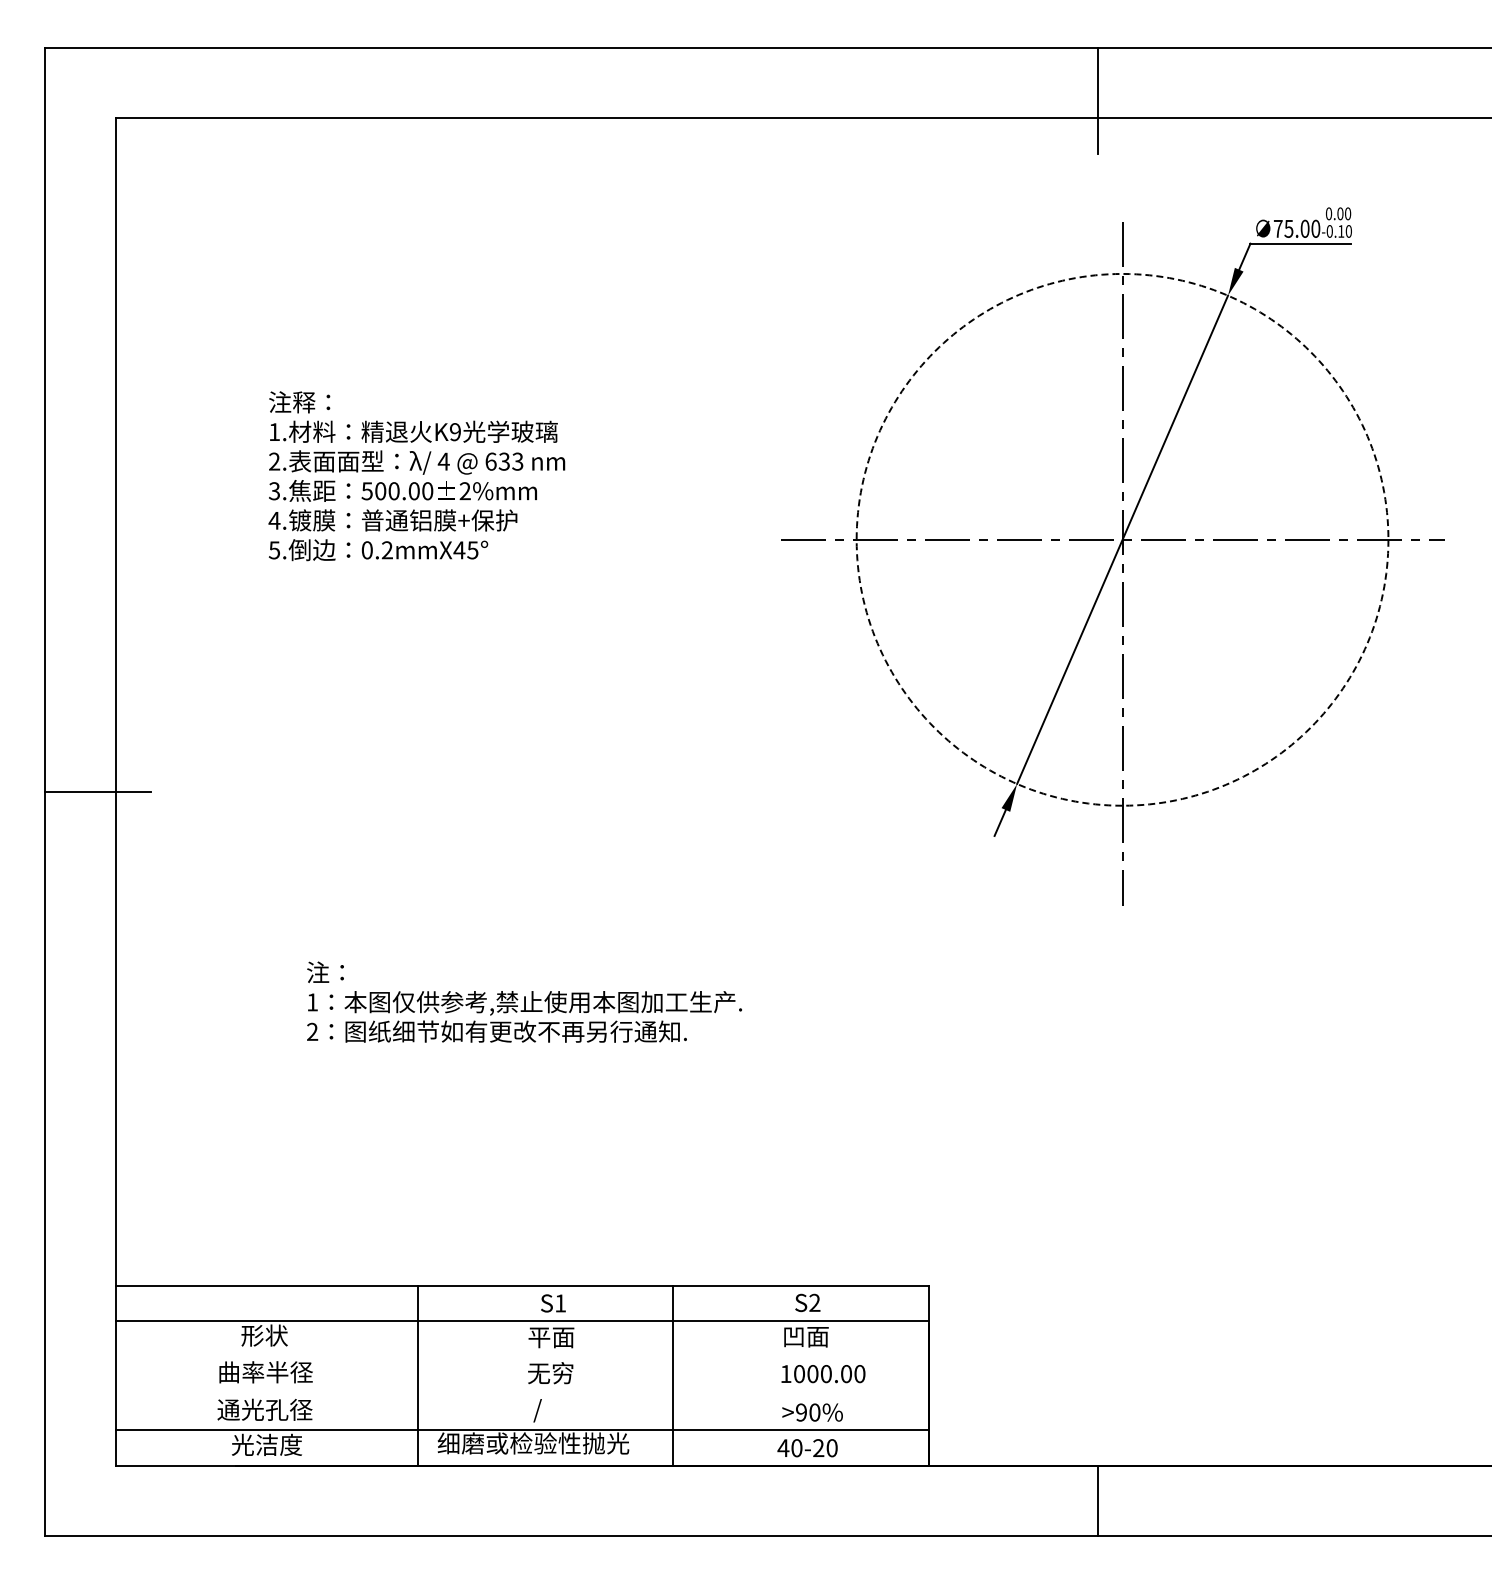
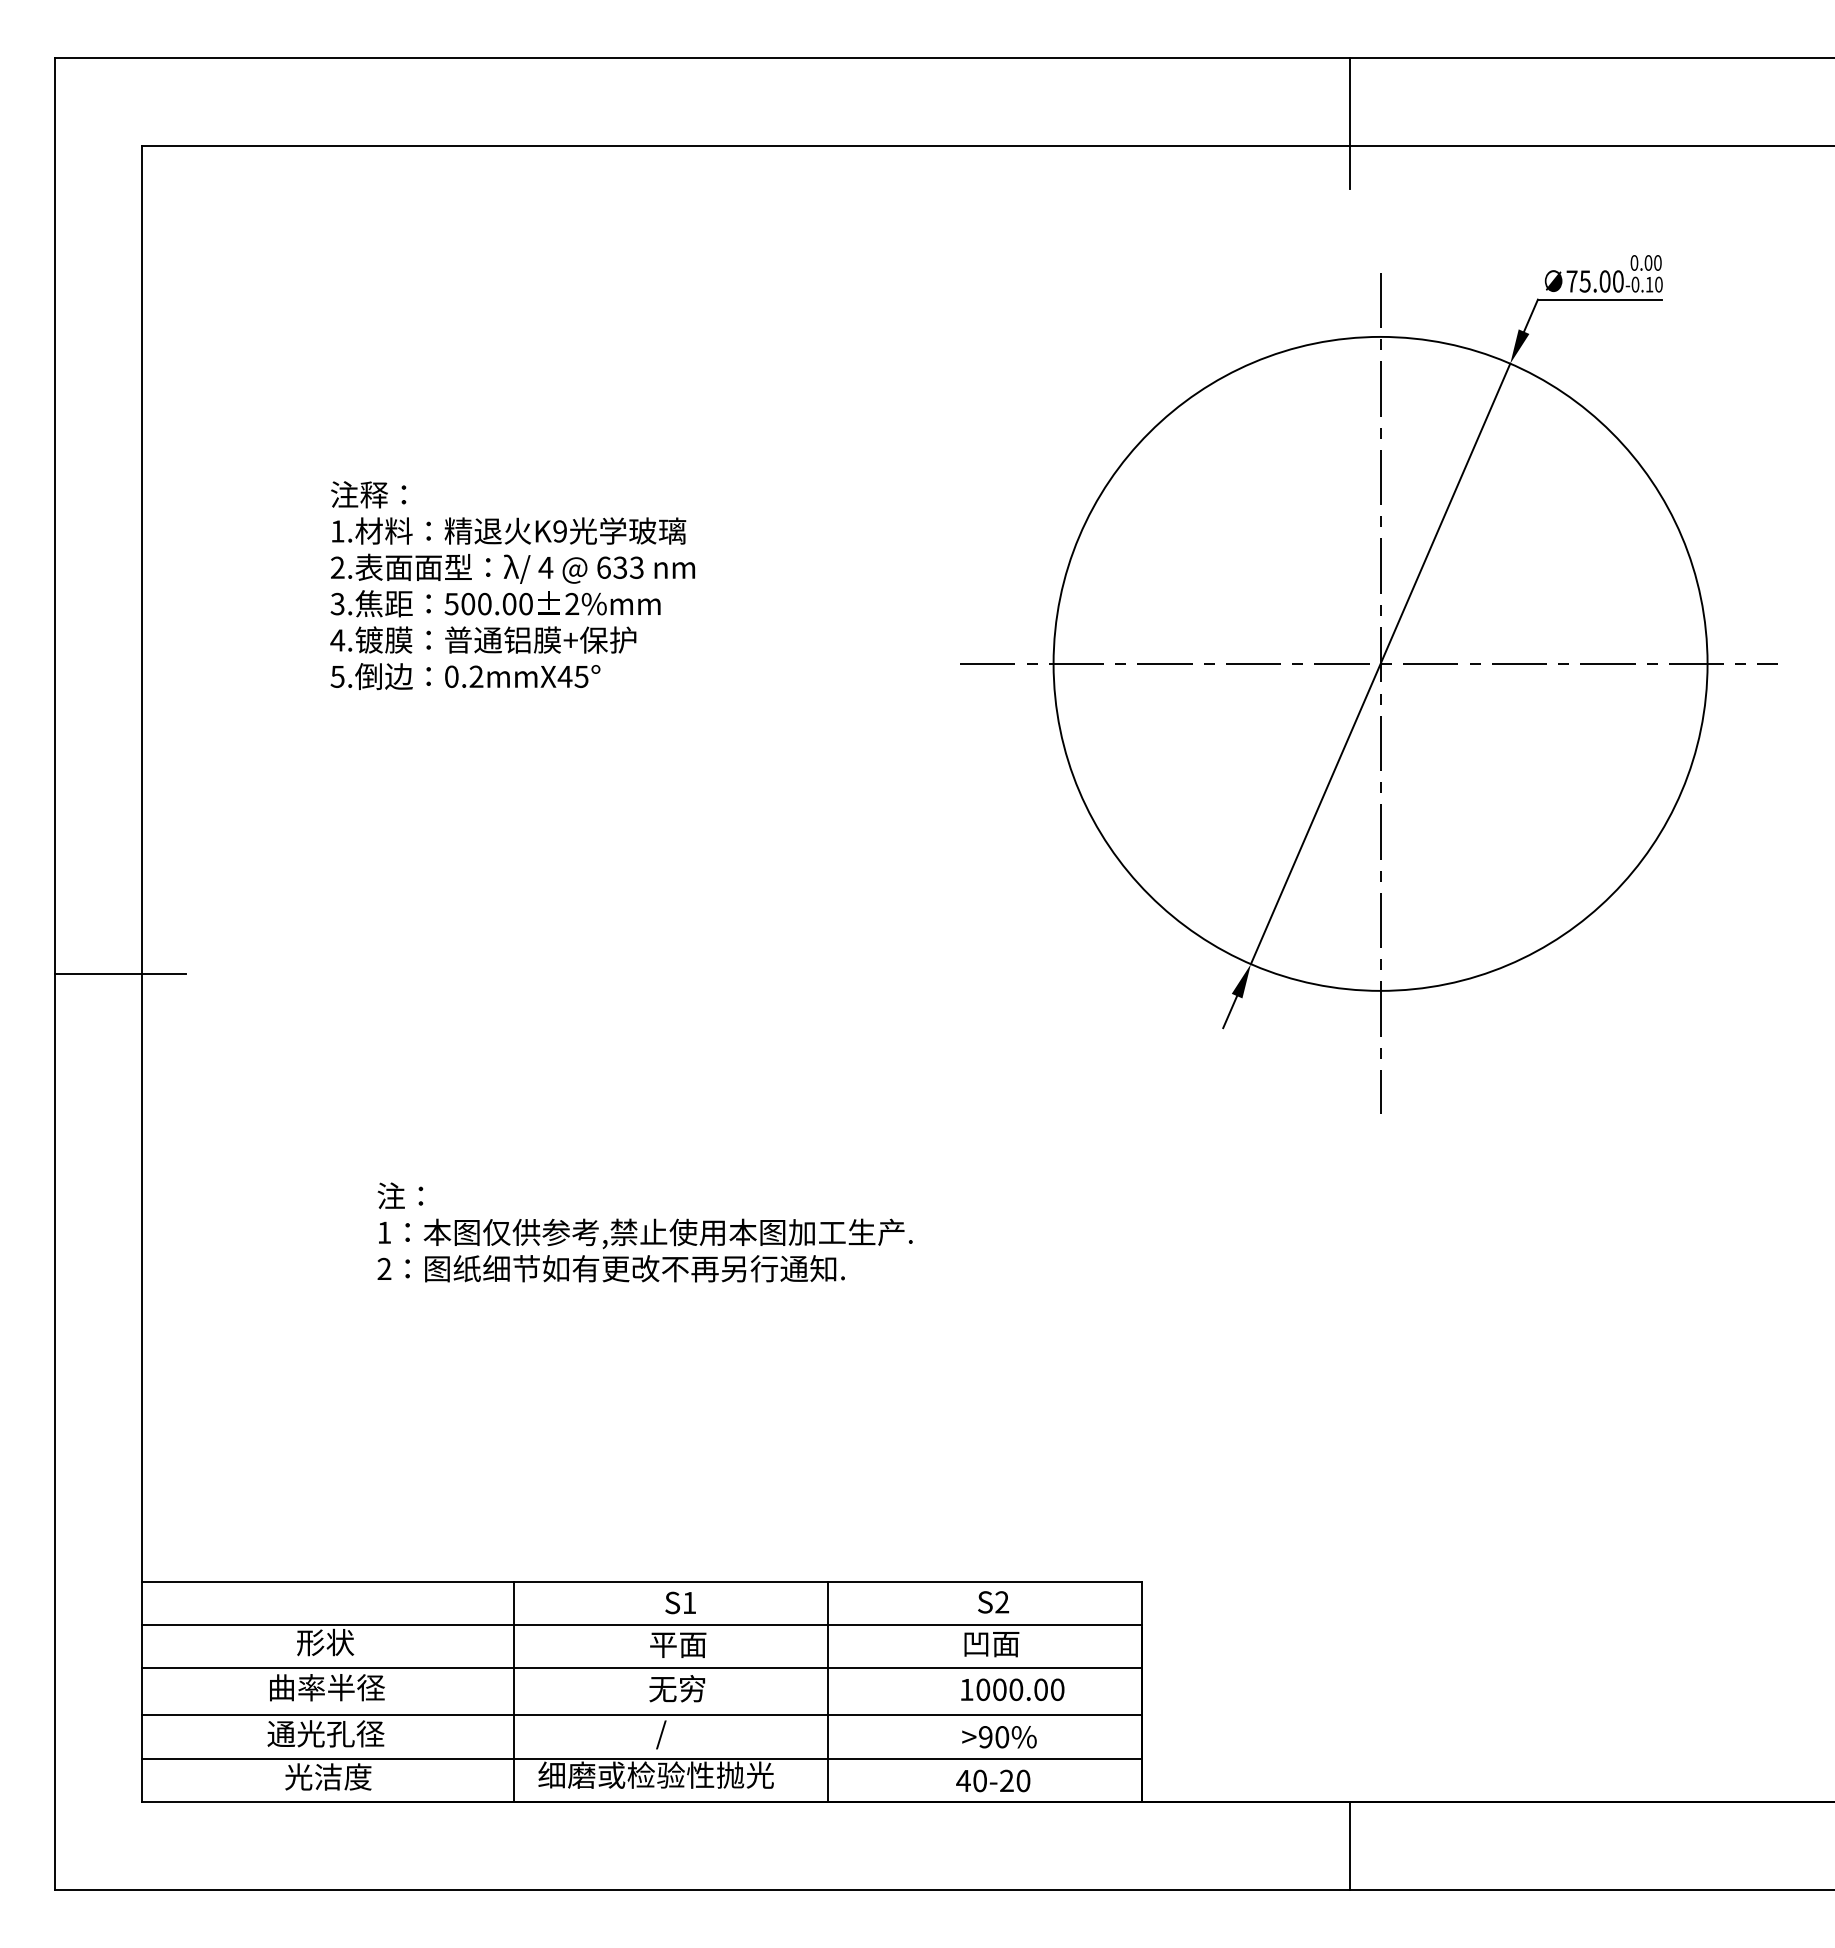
circle: (1122, 539) -> (1380, 663), dashed -> solid
line: (521, 1356) -> (641, 1668), added
line: (521, 1394) -> (641, 1714), added

